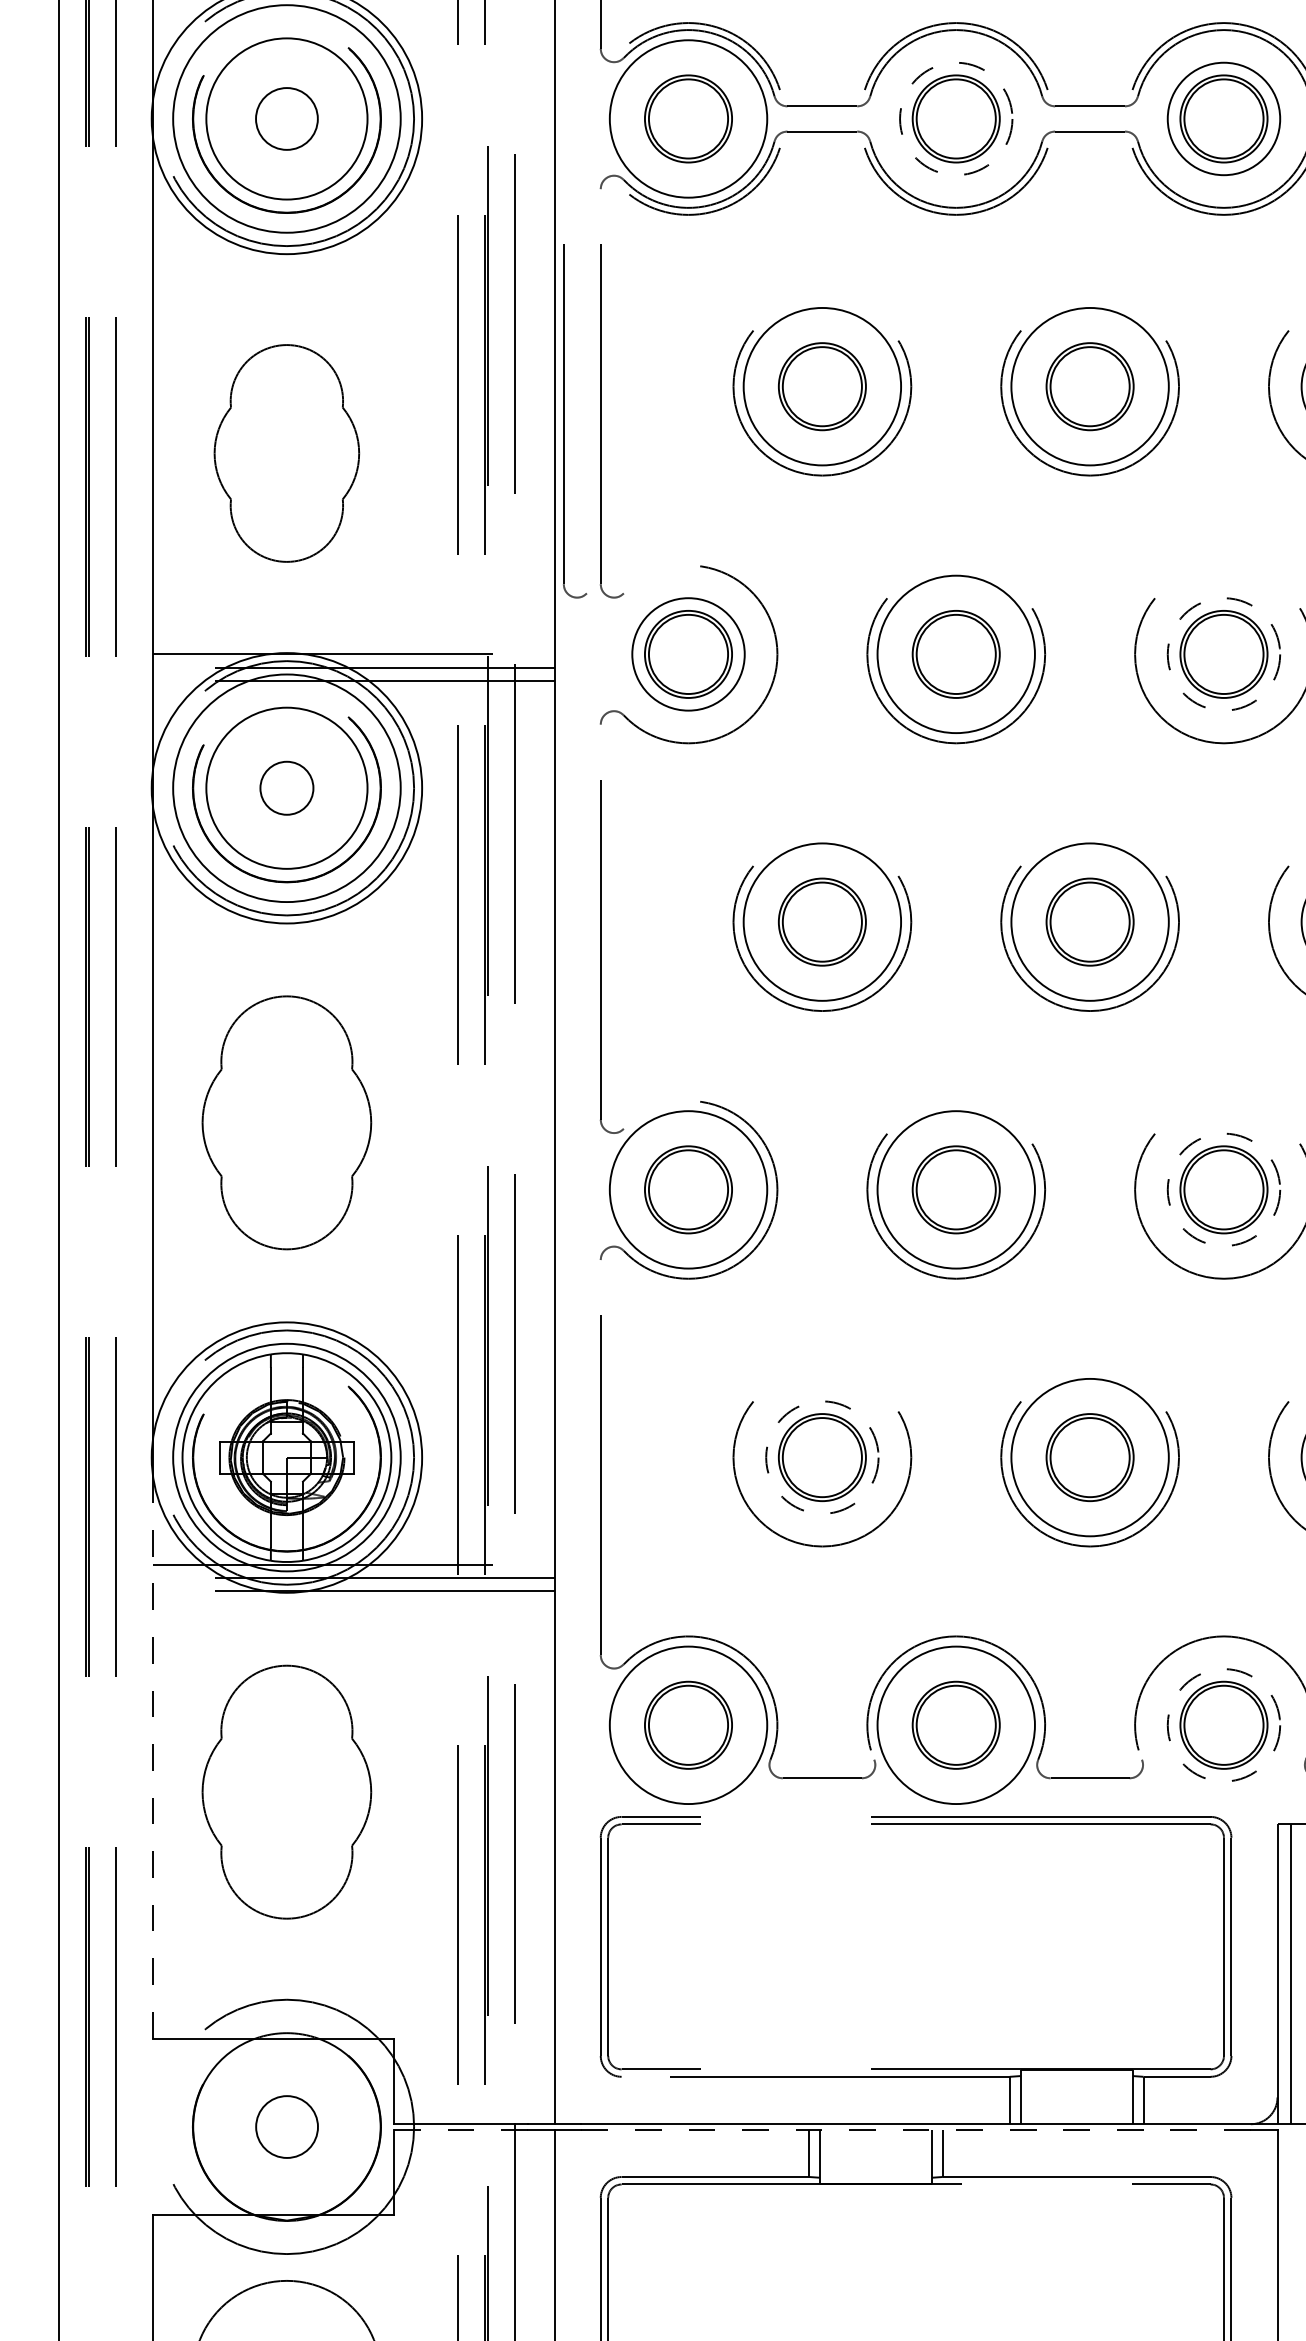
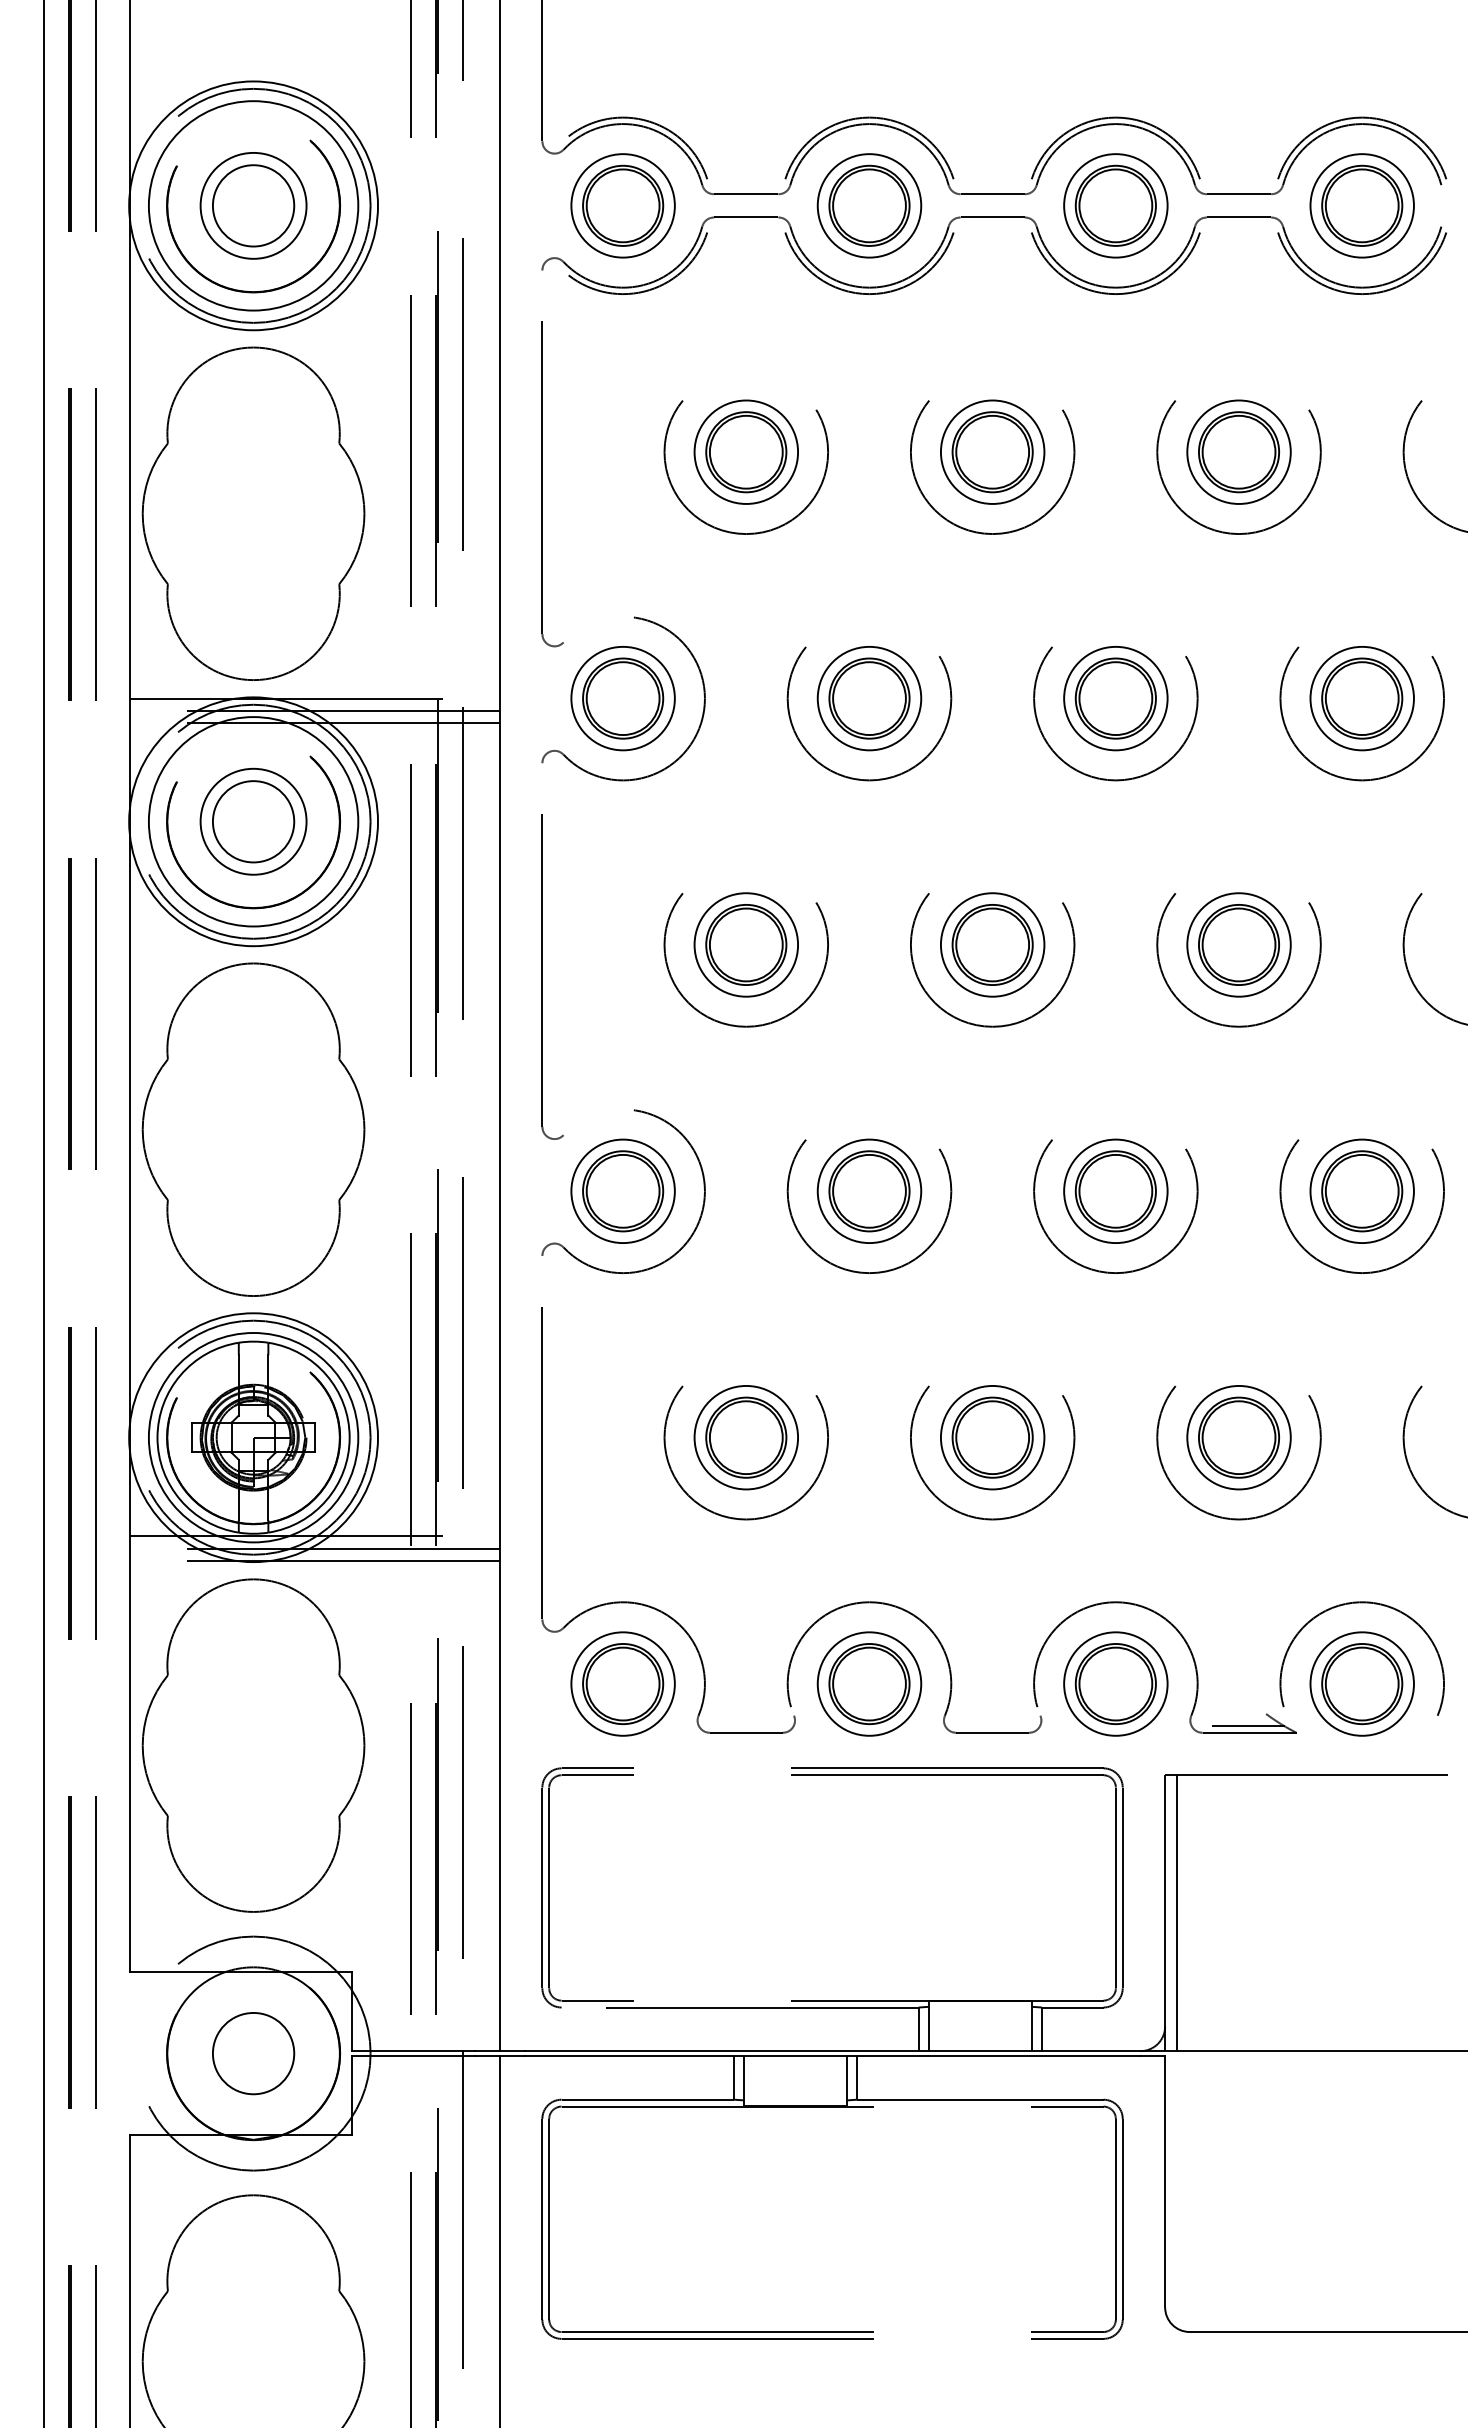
circle: (286, 118) -> (253, 205), size x0.71
circle: (286, 118) -> (253, 205), size x1.43
circle: (687, 118) -> (622, 205), size x0.71
circle: (956, 118) -> (869, 205), dashed -> solid
circle: (822, 385) -> (746, 451), size x0.71
circle: (1089, 385) -> (992, 451), size x0.71
part: (563, 421) -> (508, 484), removed
part: (286, 453) -> (253, 513), size x1.67
circle: (956, 654) -> (869, 698), size x0.71
circle: (1223, 654) -> (1115, 698), dashed -> solid
circle: (286, 787) -> (253, 821), size x0.71
circle: (286, 787) -> (253, 821), size x1.67
circle: (822, 921) -> (746, 944), size x0.71
circle: (1089, 921) -> (992, 944), size x0.71
part: (286, 1122) -> (253, 1129), size x1.43
circle: (687, 1190) -> (622, 1191), size x0.71
circle: (956, 1190) -> (869, 1191), size x0.71
circle: (1223, 1190) -> (1115, 1191), dashed -> solid
circle: (822, 1457) -> (746, 1437), dashed -> solid
circle: (1089, 1457) -> (992, 1437), size x0.71
circle: (687, 1724) -> (622, 1683), size x0.71
circle: (956, 1724) -> (869, 1683), size x0.71
circle: (1223, 1724) -> (1115, 1683), dashed -> solid
line: (153, 1757) -> (130, 1713), dashed -> solid
part: (286, 1792) -> (253, 1745), size x1.43
circle: (286, 2126) -> (253, 2053), size x1.43
line: (460, 2130) -> (413, 2056), dashed -> solid
line: (916, 2130) -> (832, 2056), dashed -> solid

